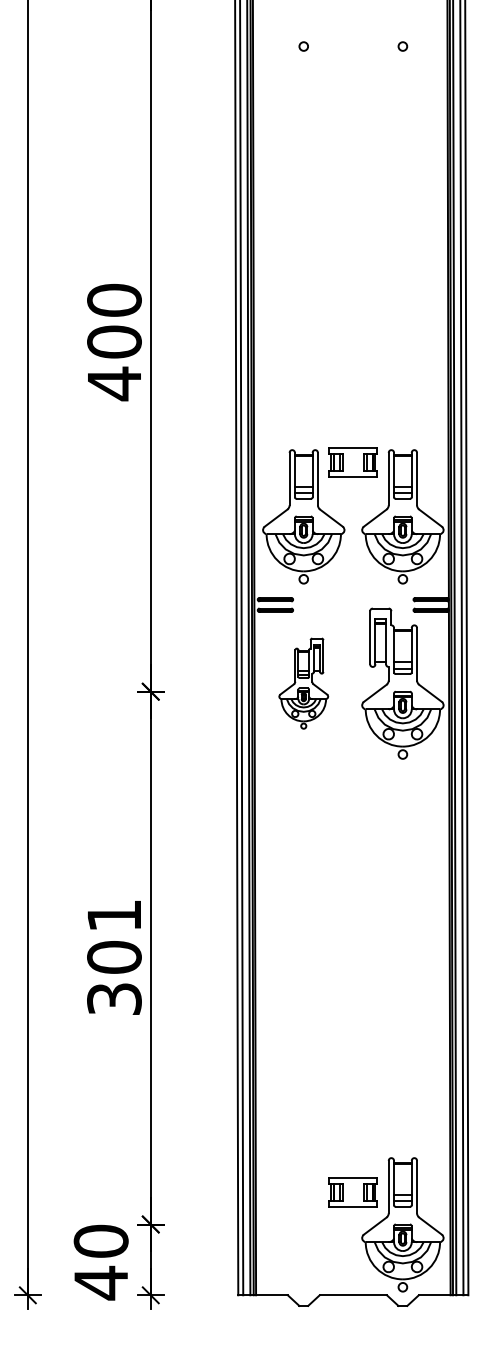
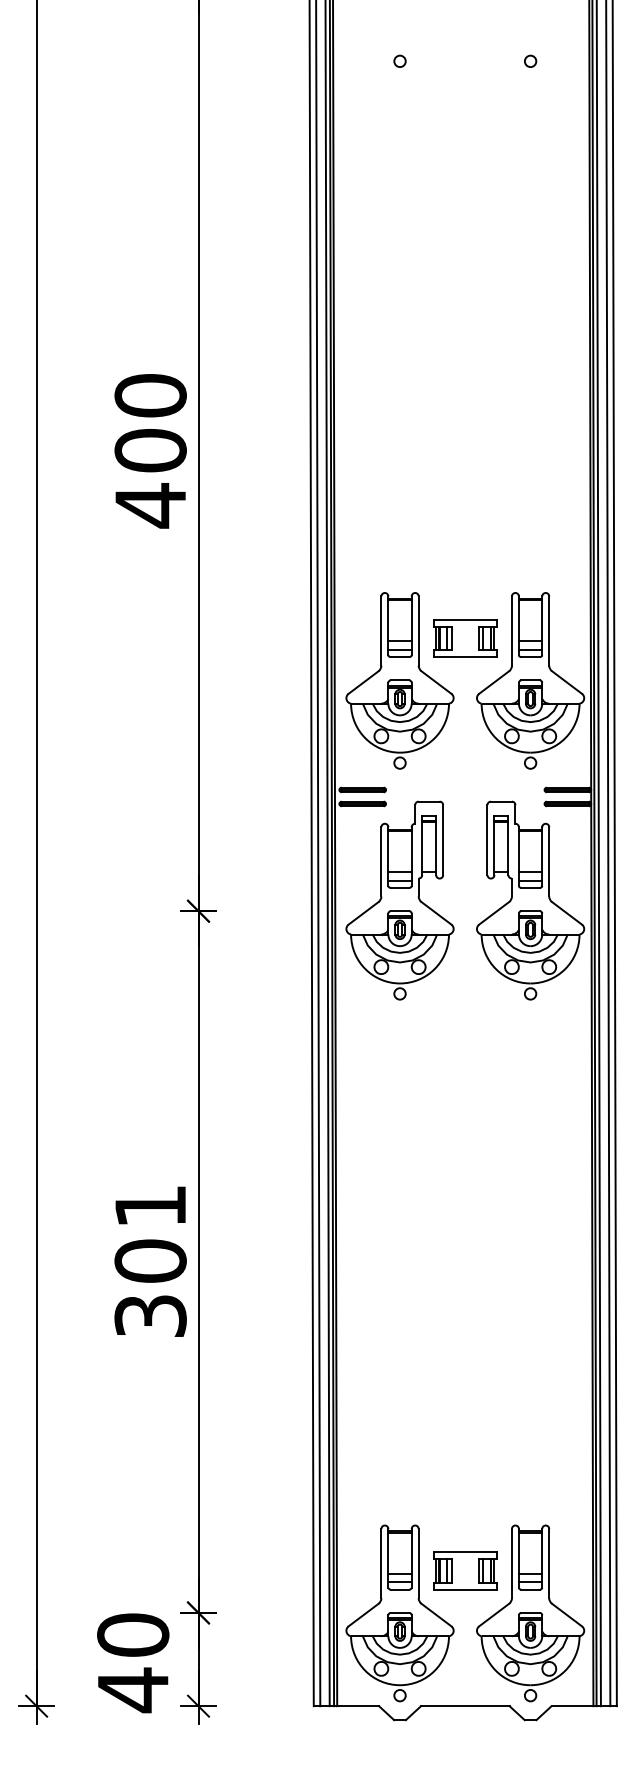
part: (353, 462) -> (465, 638), moved
part: (303, 683) -> (399, 900), size x1.67
part: (303, 1224) -> (399, 1613), added

